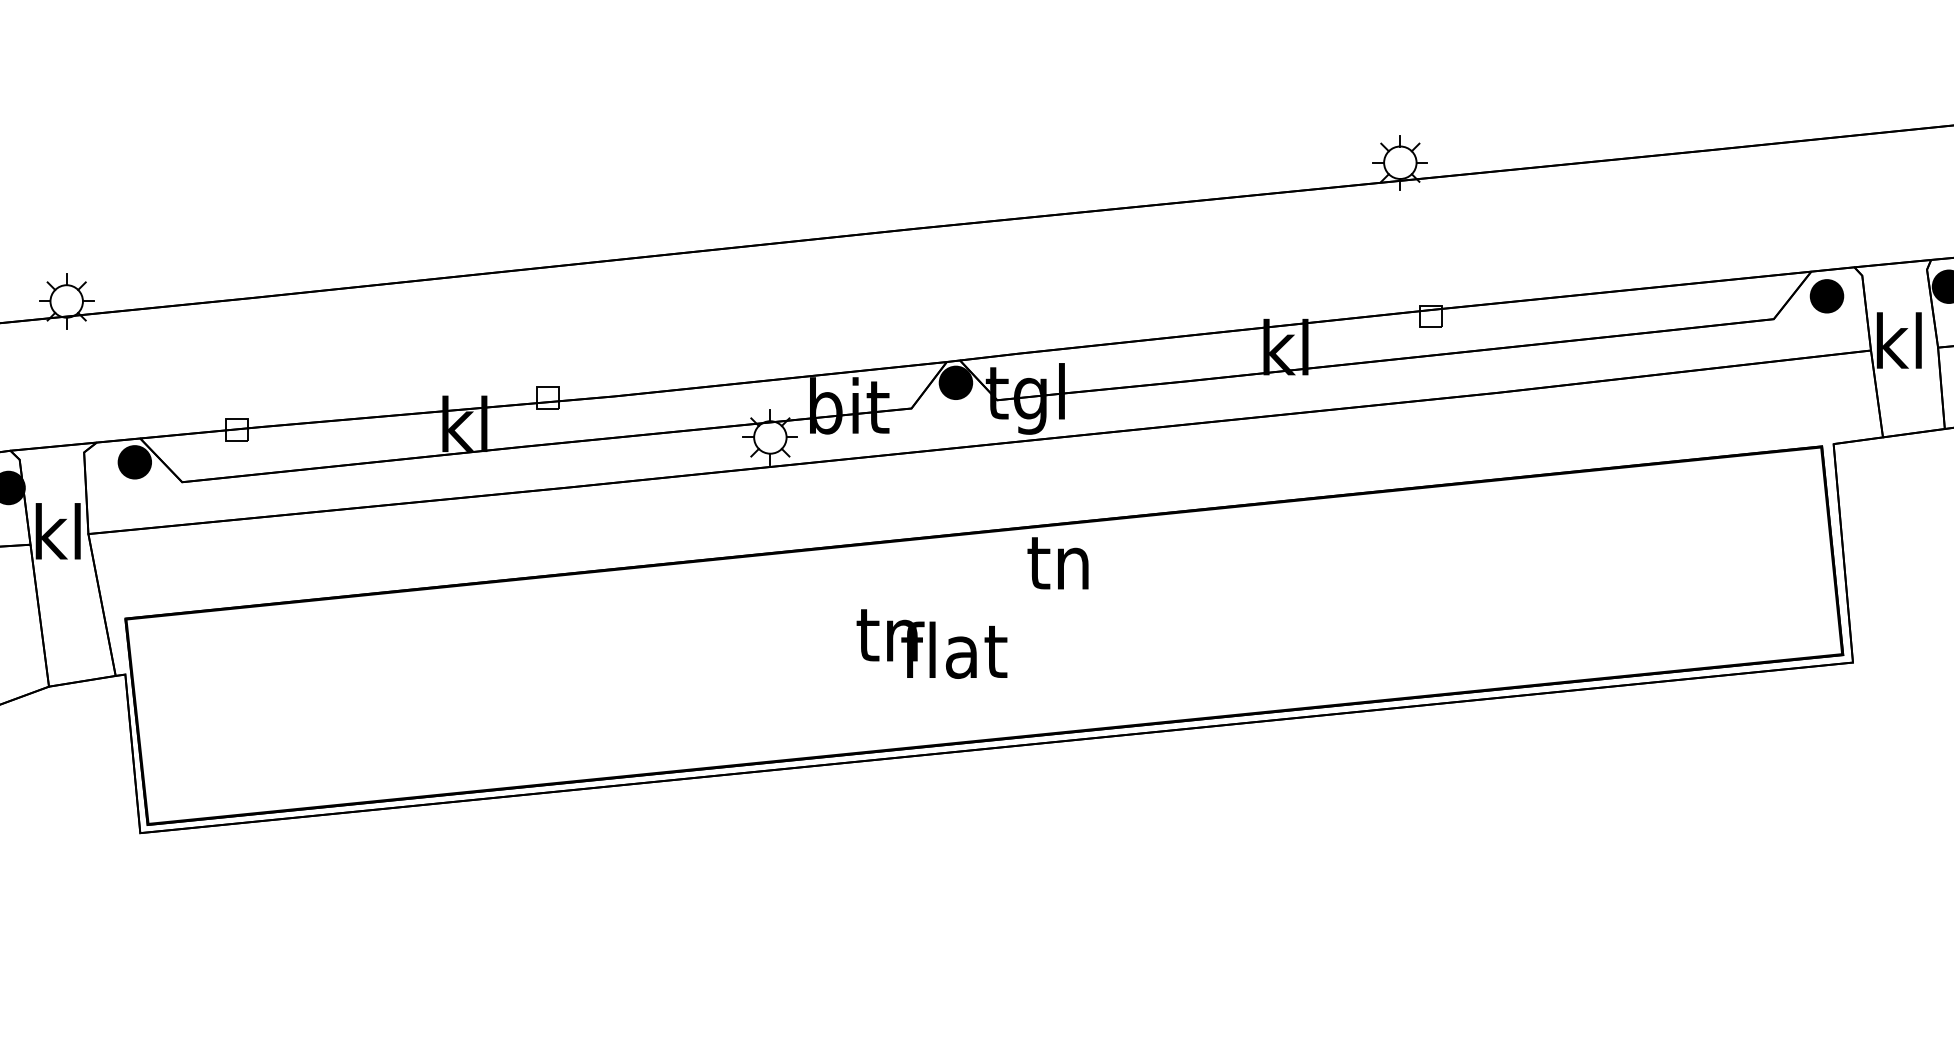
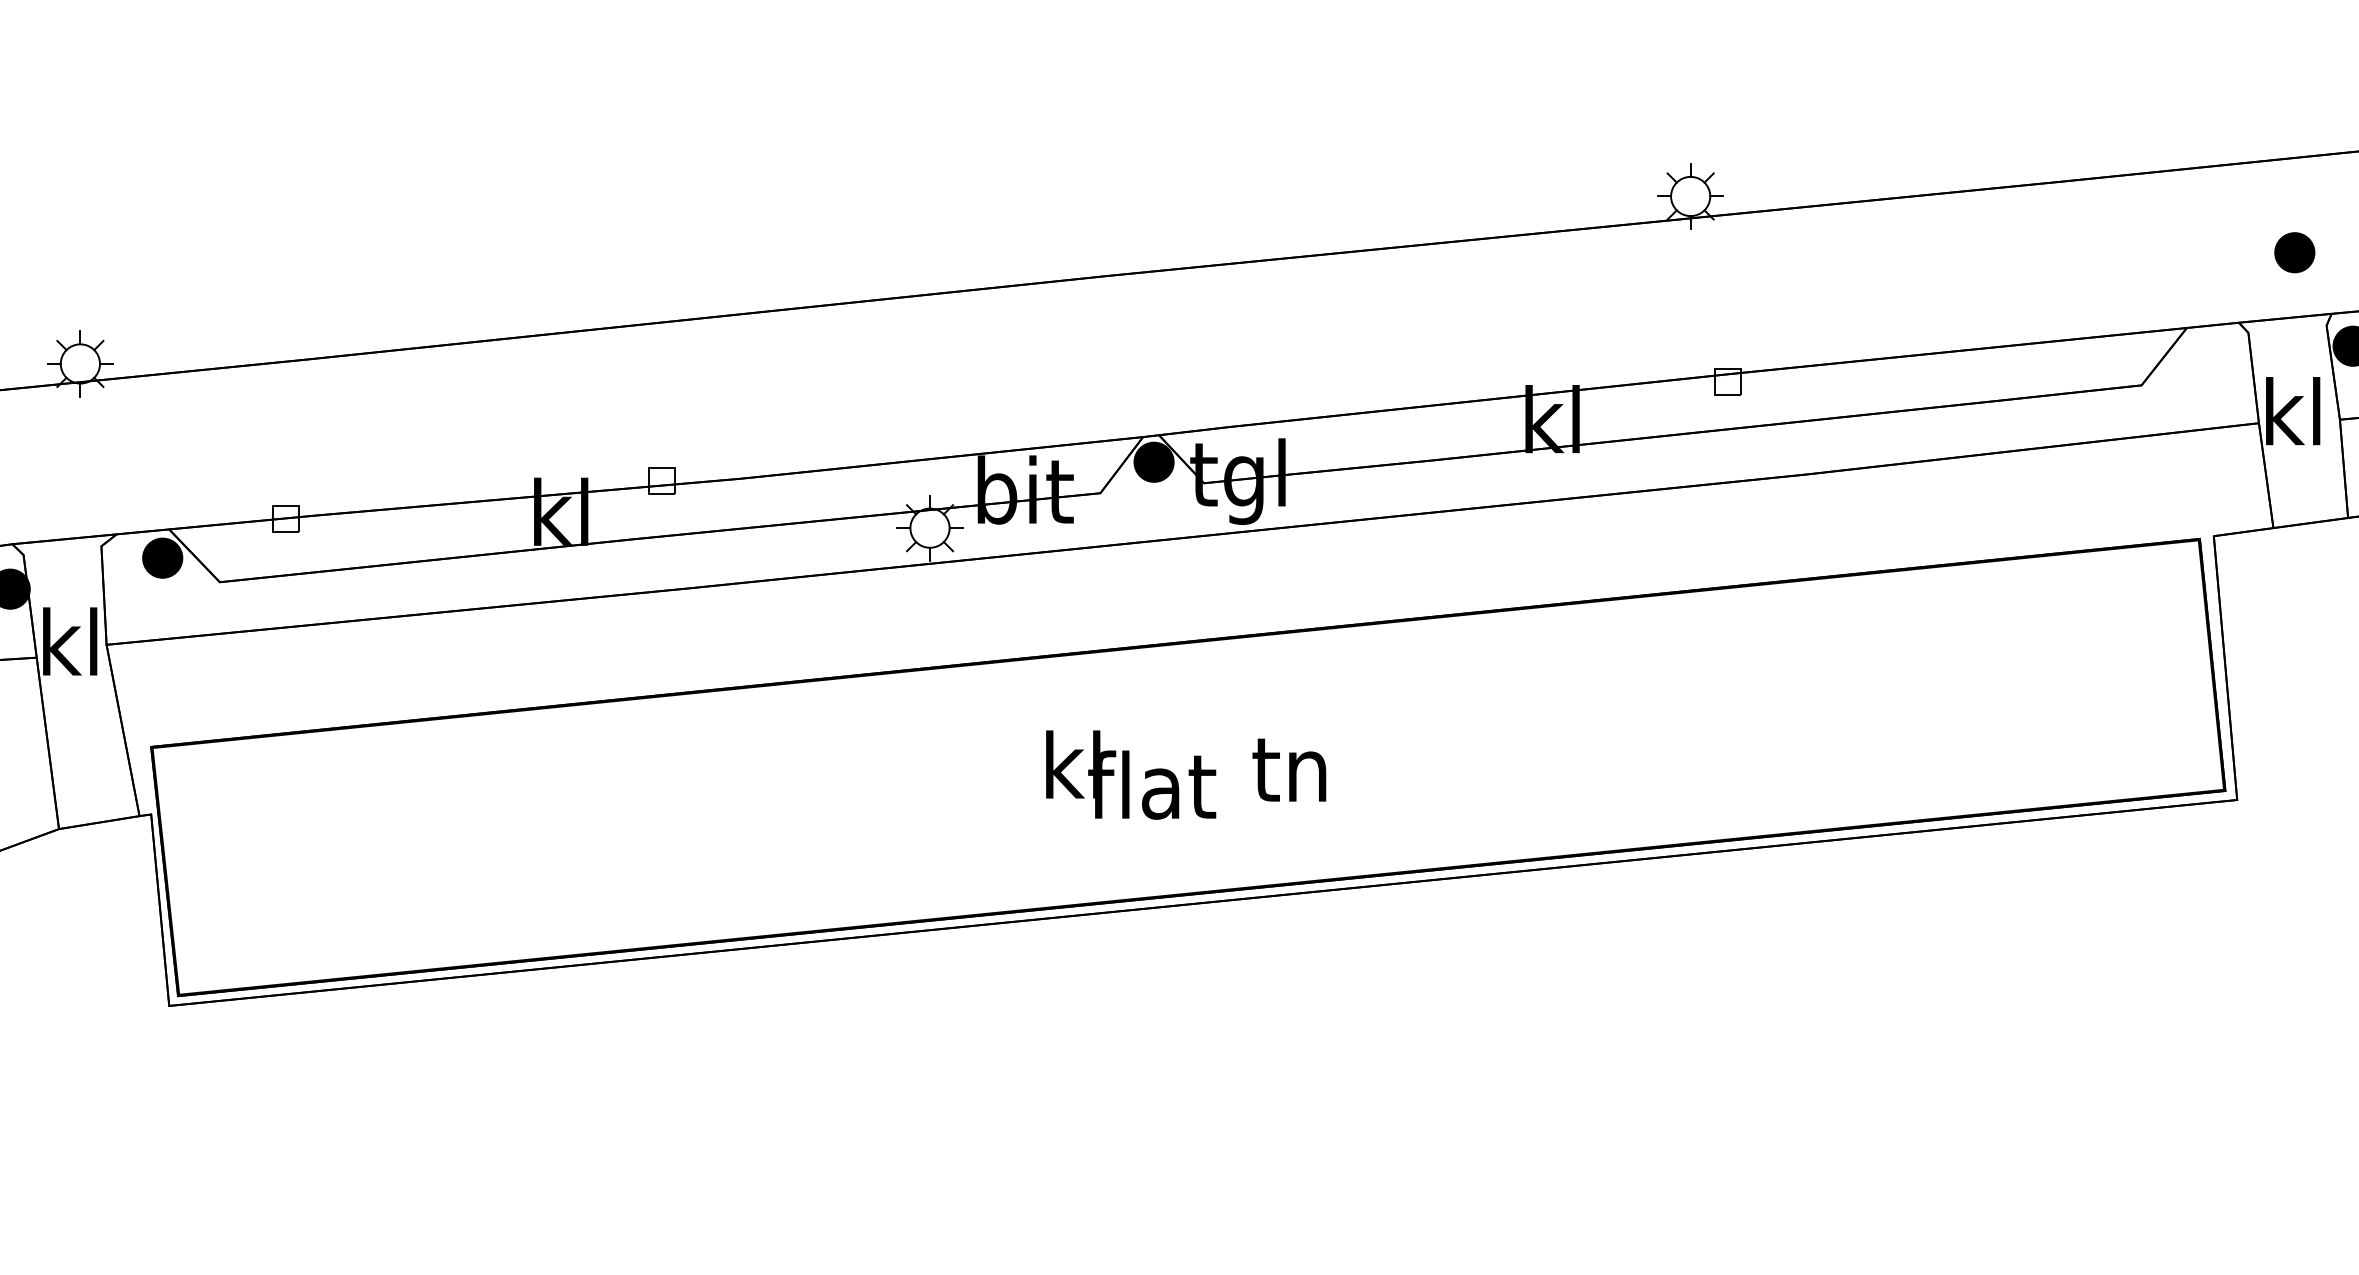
part: (1826, 296) -> (2294, 252), moved
text: (1058, 562) -> (1289, 769), moved
text: (886, 633) -> (1070, 764), tn -> kl

